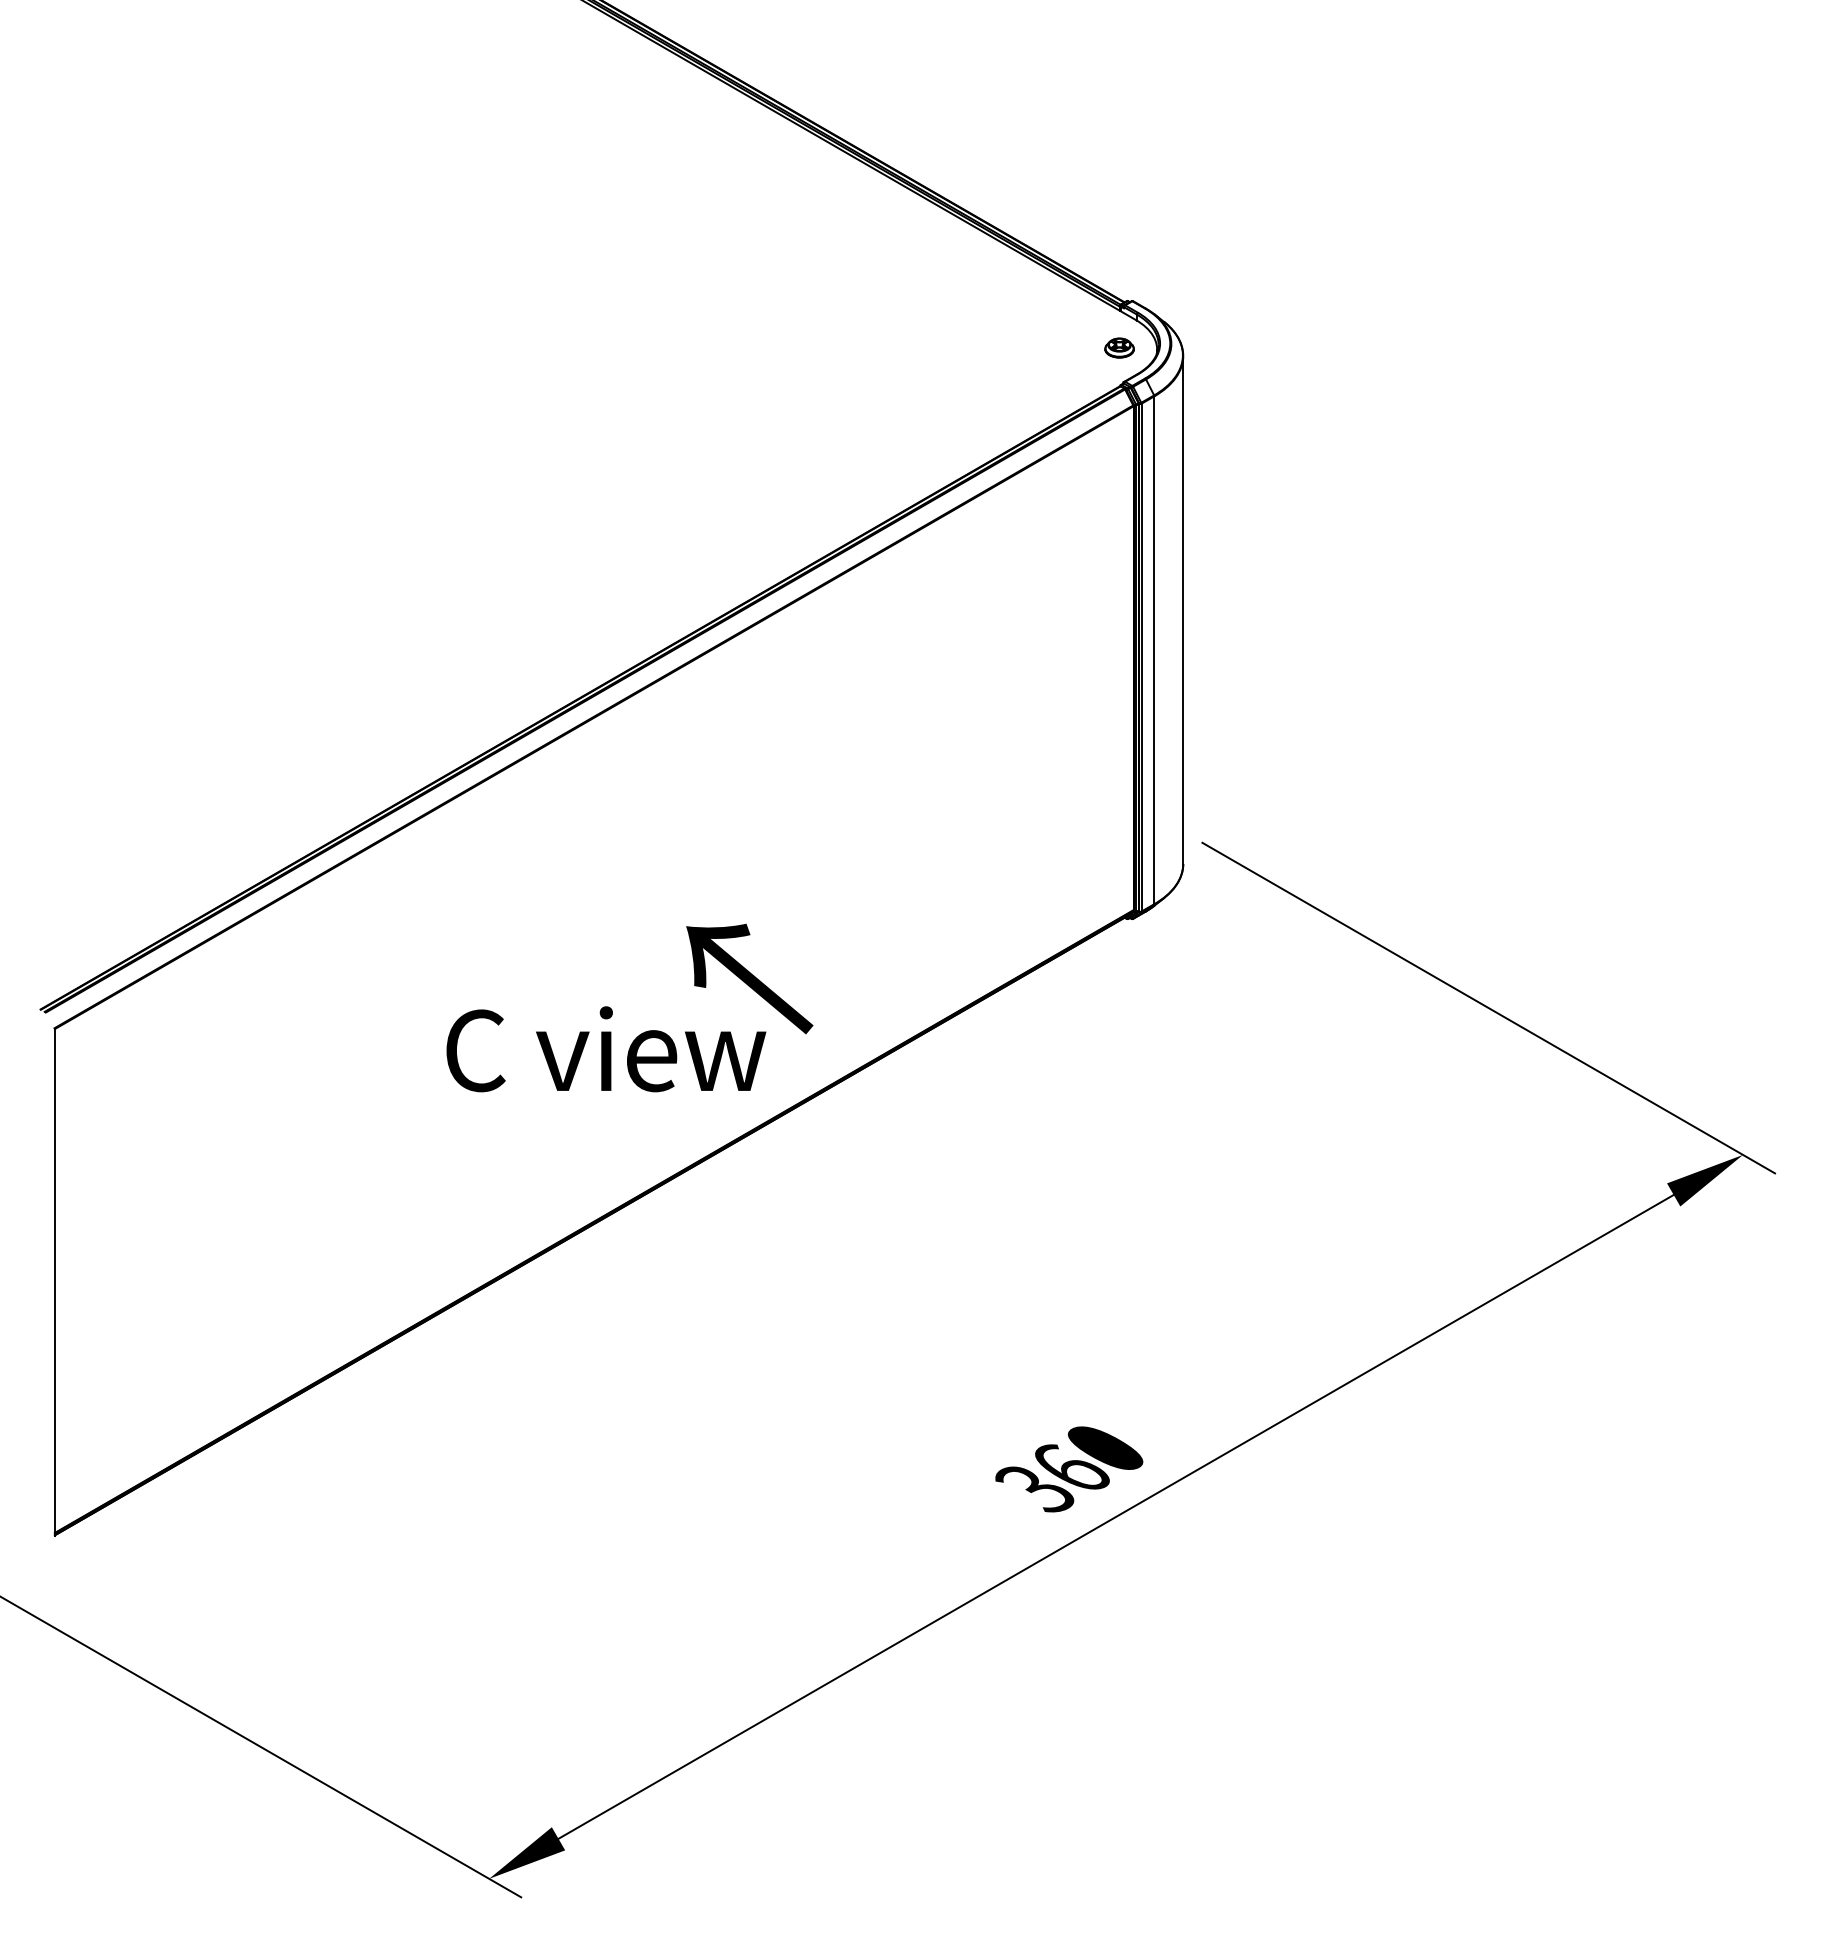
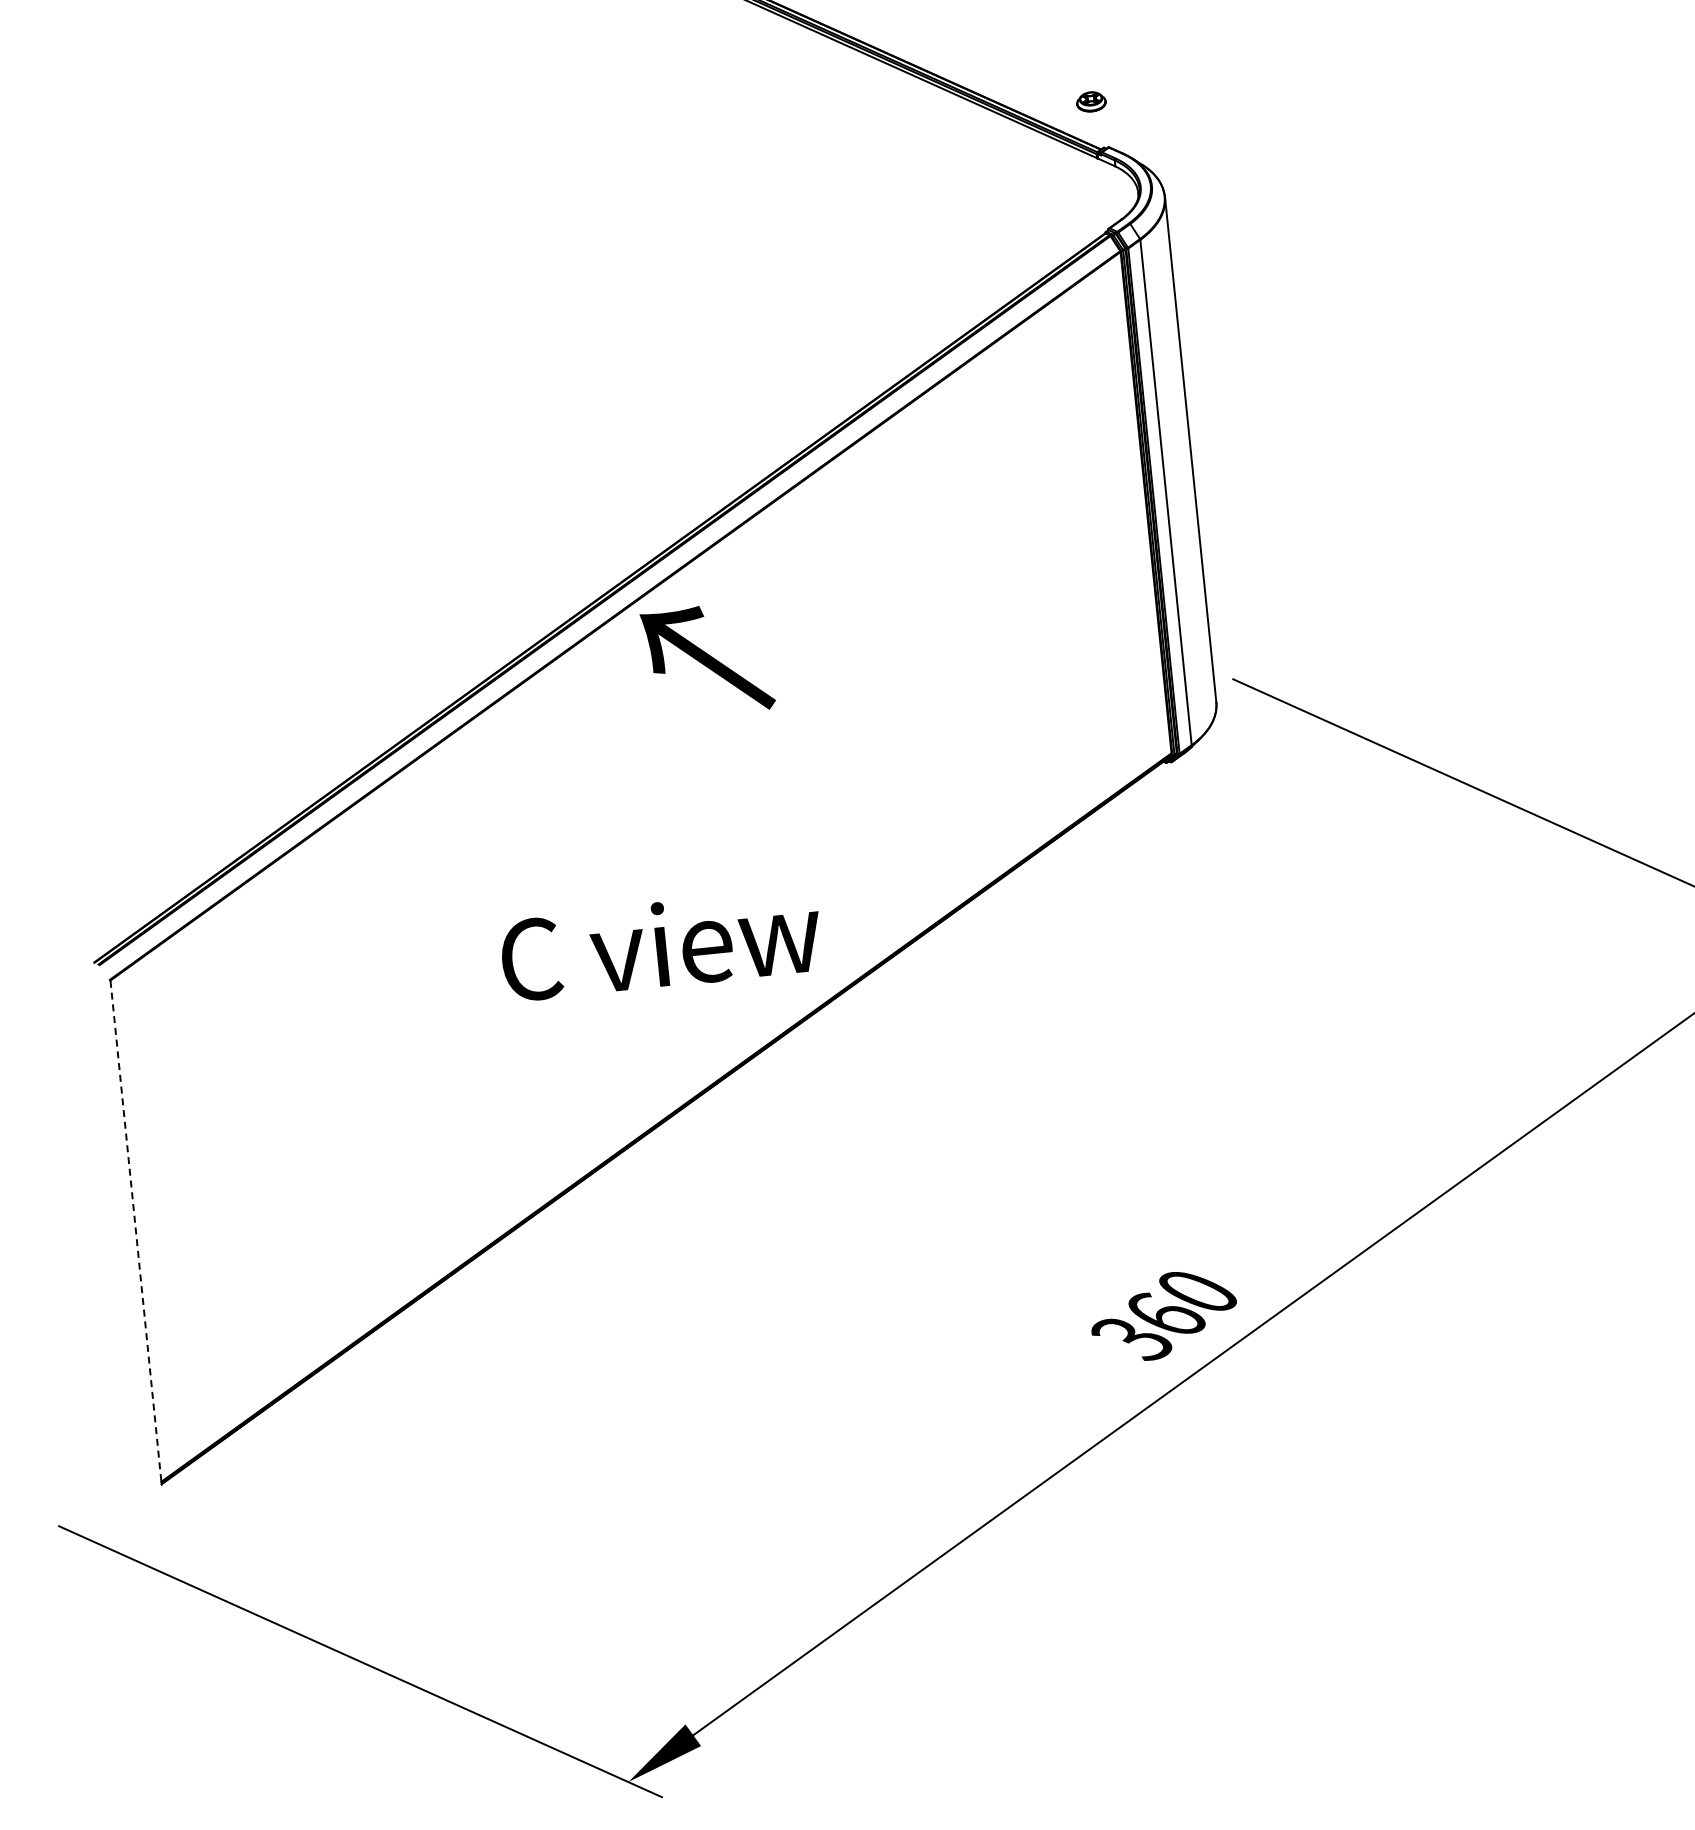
part: (1119, 347) -> (1091, 101), moved
text: (749, 978) -> (707, 659), moved
line: (54, 1283) -> (135, 1233), solid -> dashed

